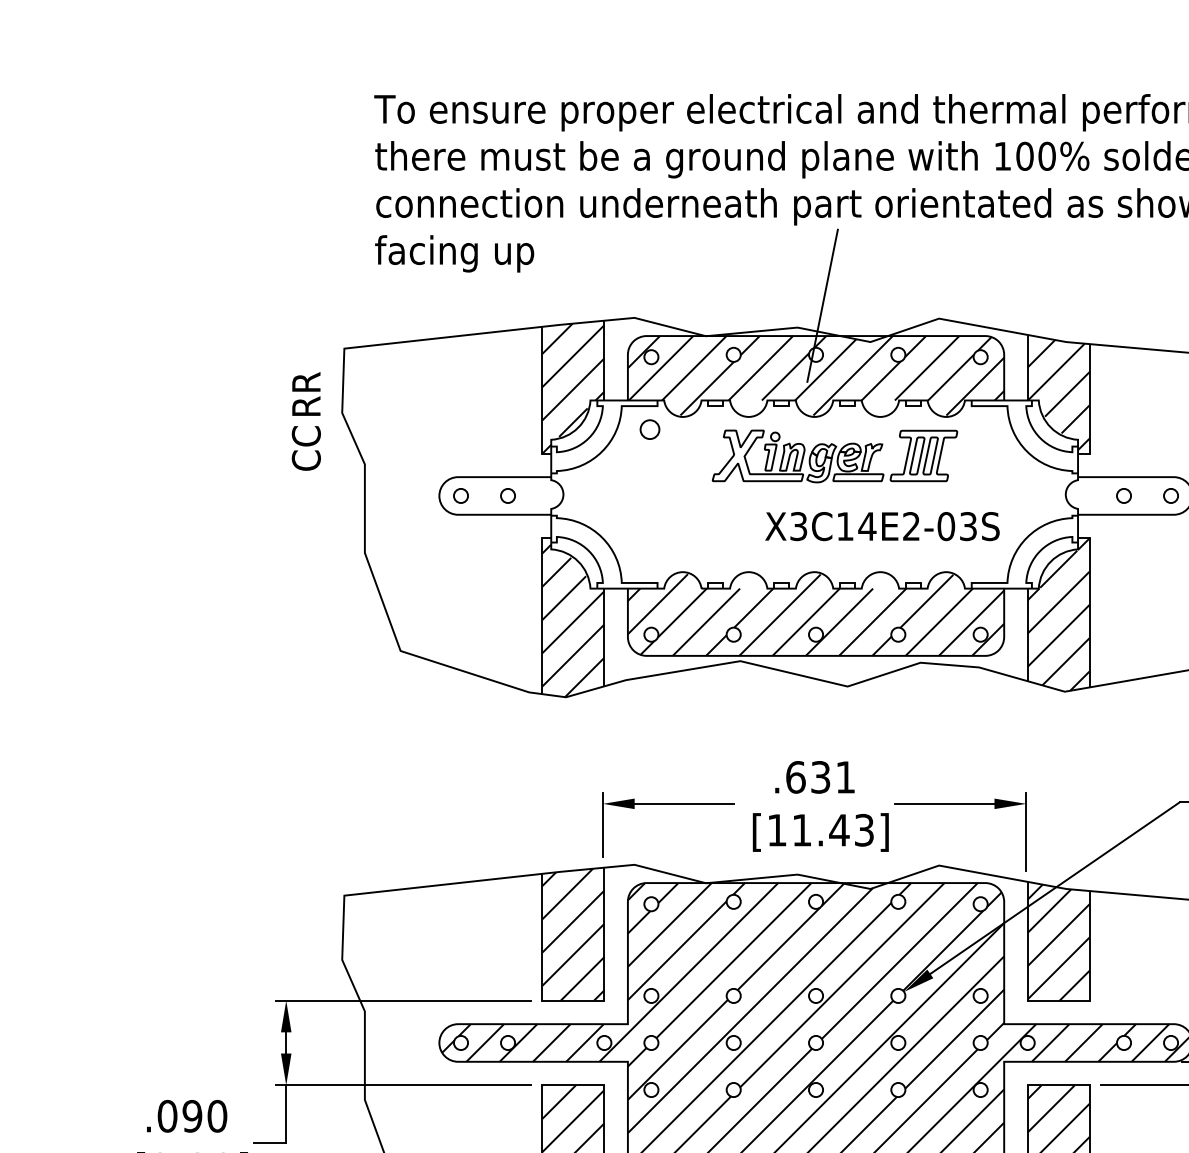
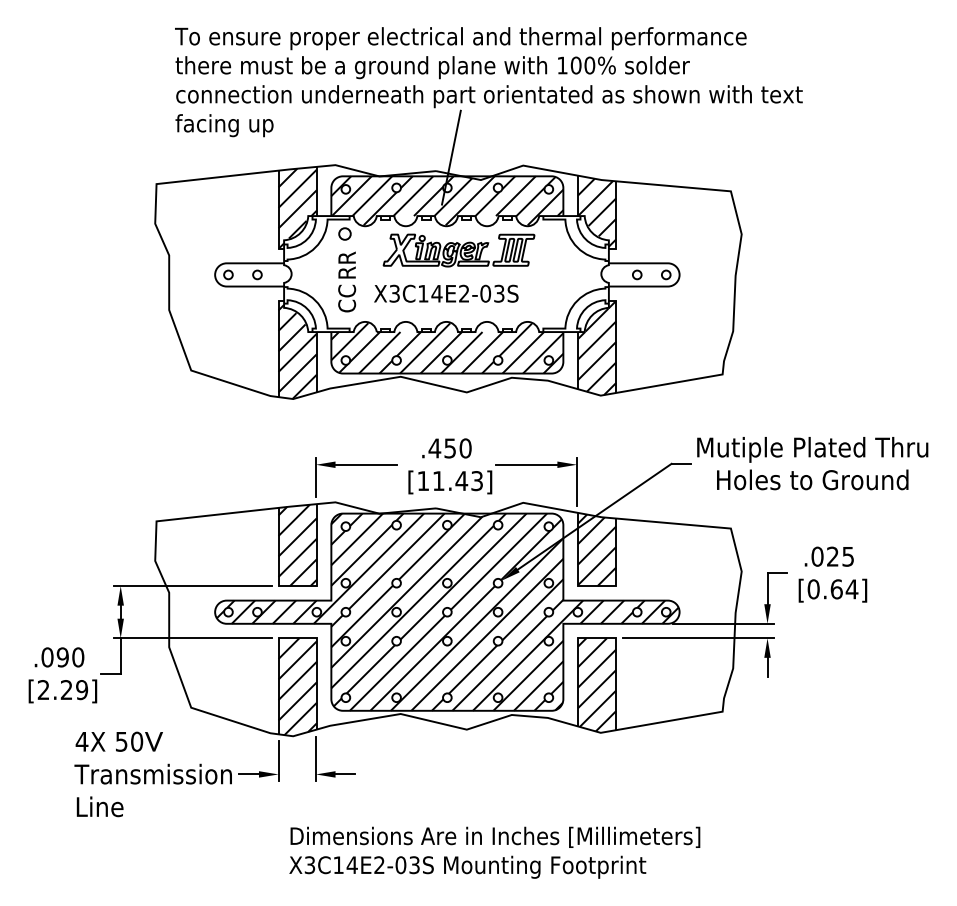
text: (306, 420) -> (347, 281), moved
text: (882, 526) -> (446, 293), moved
text: (819, 777) -> (449, 448), .631 -> .450

